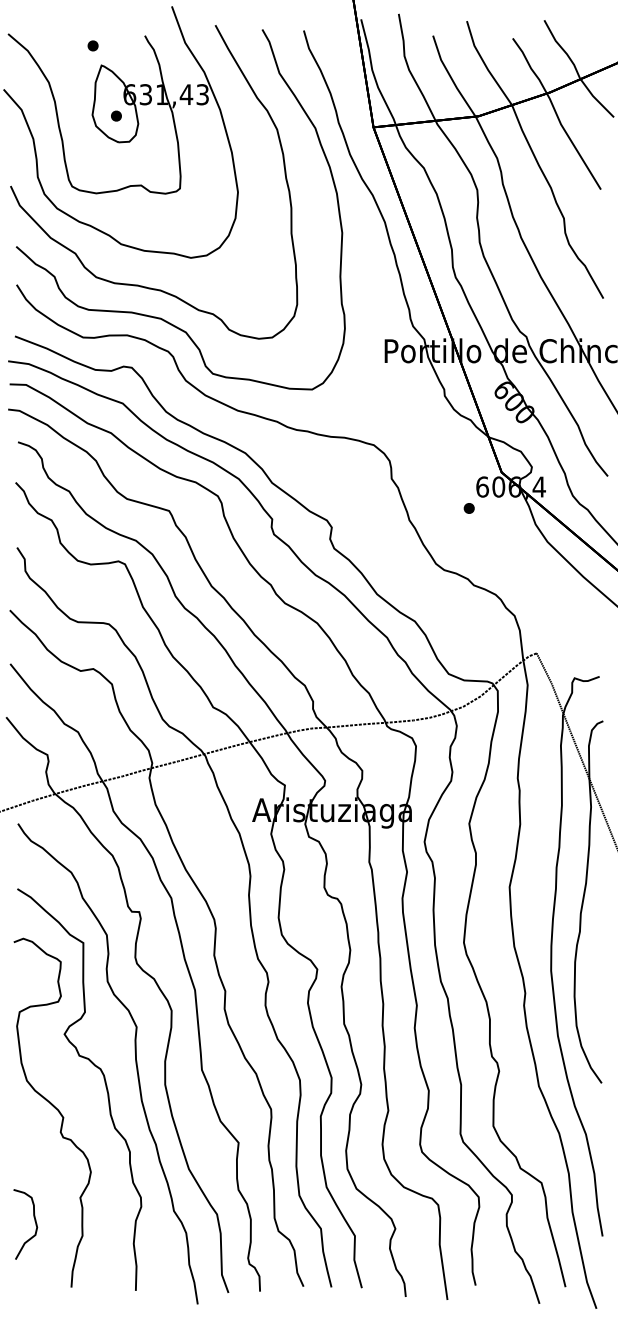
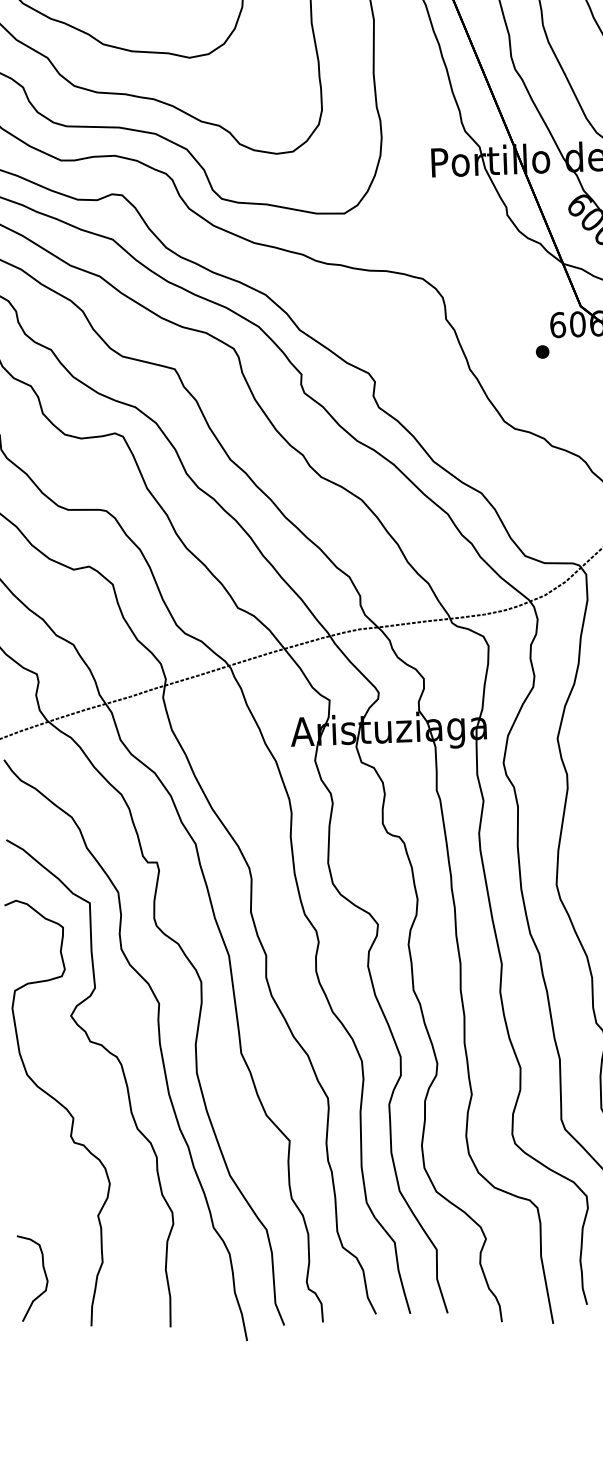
part: (34, 1221) -> (44, 1274), moved

